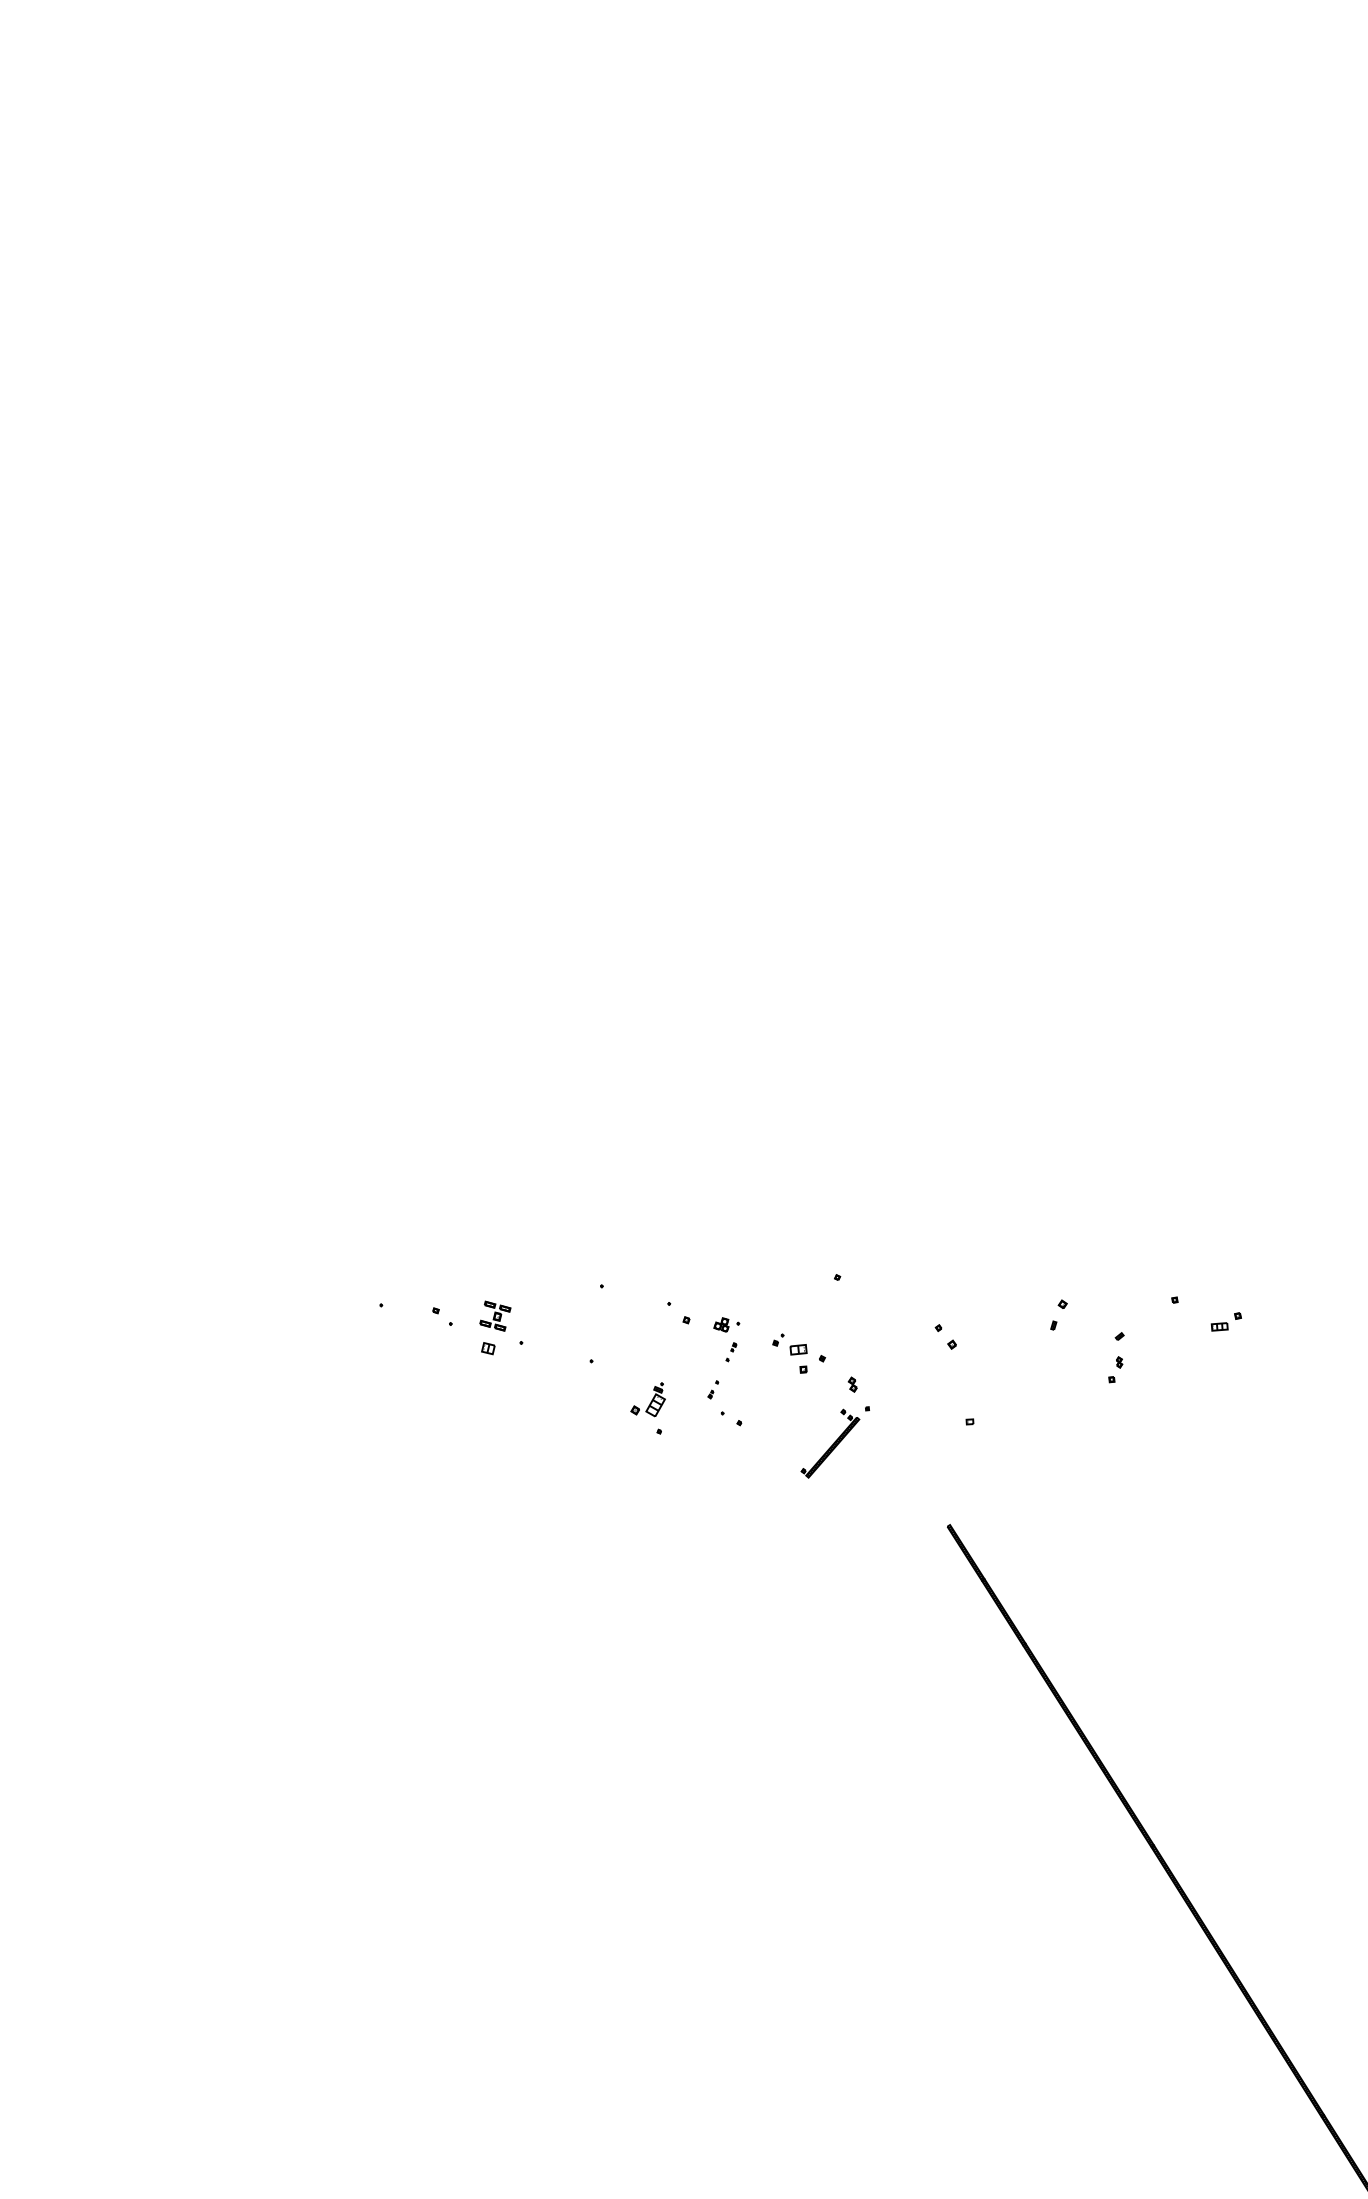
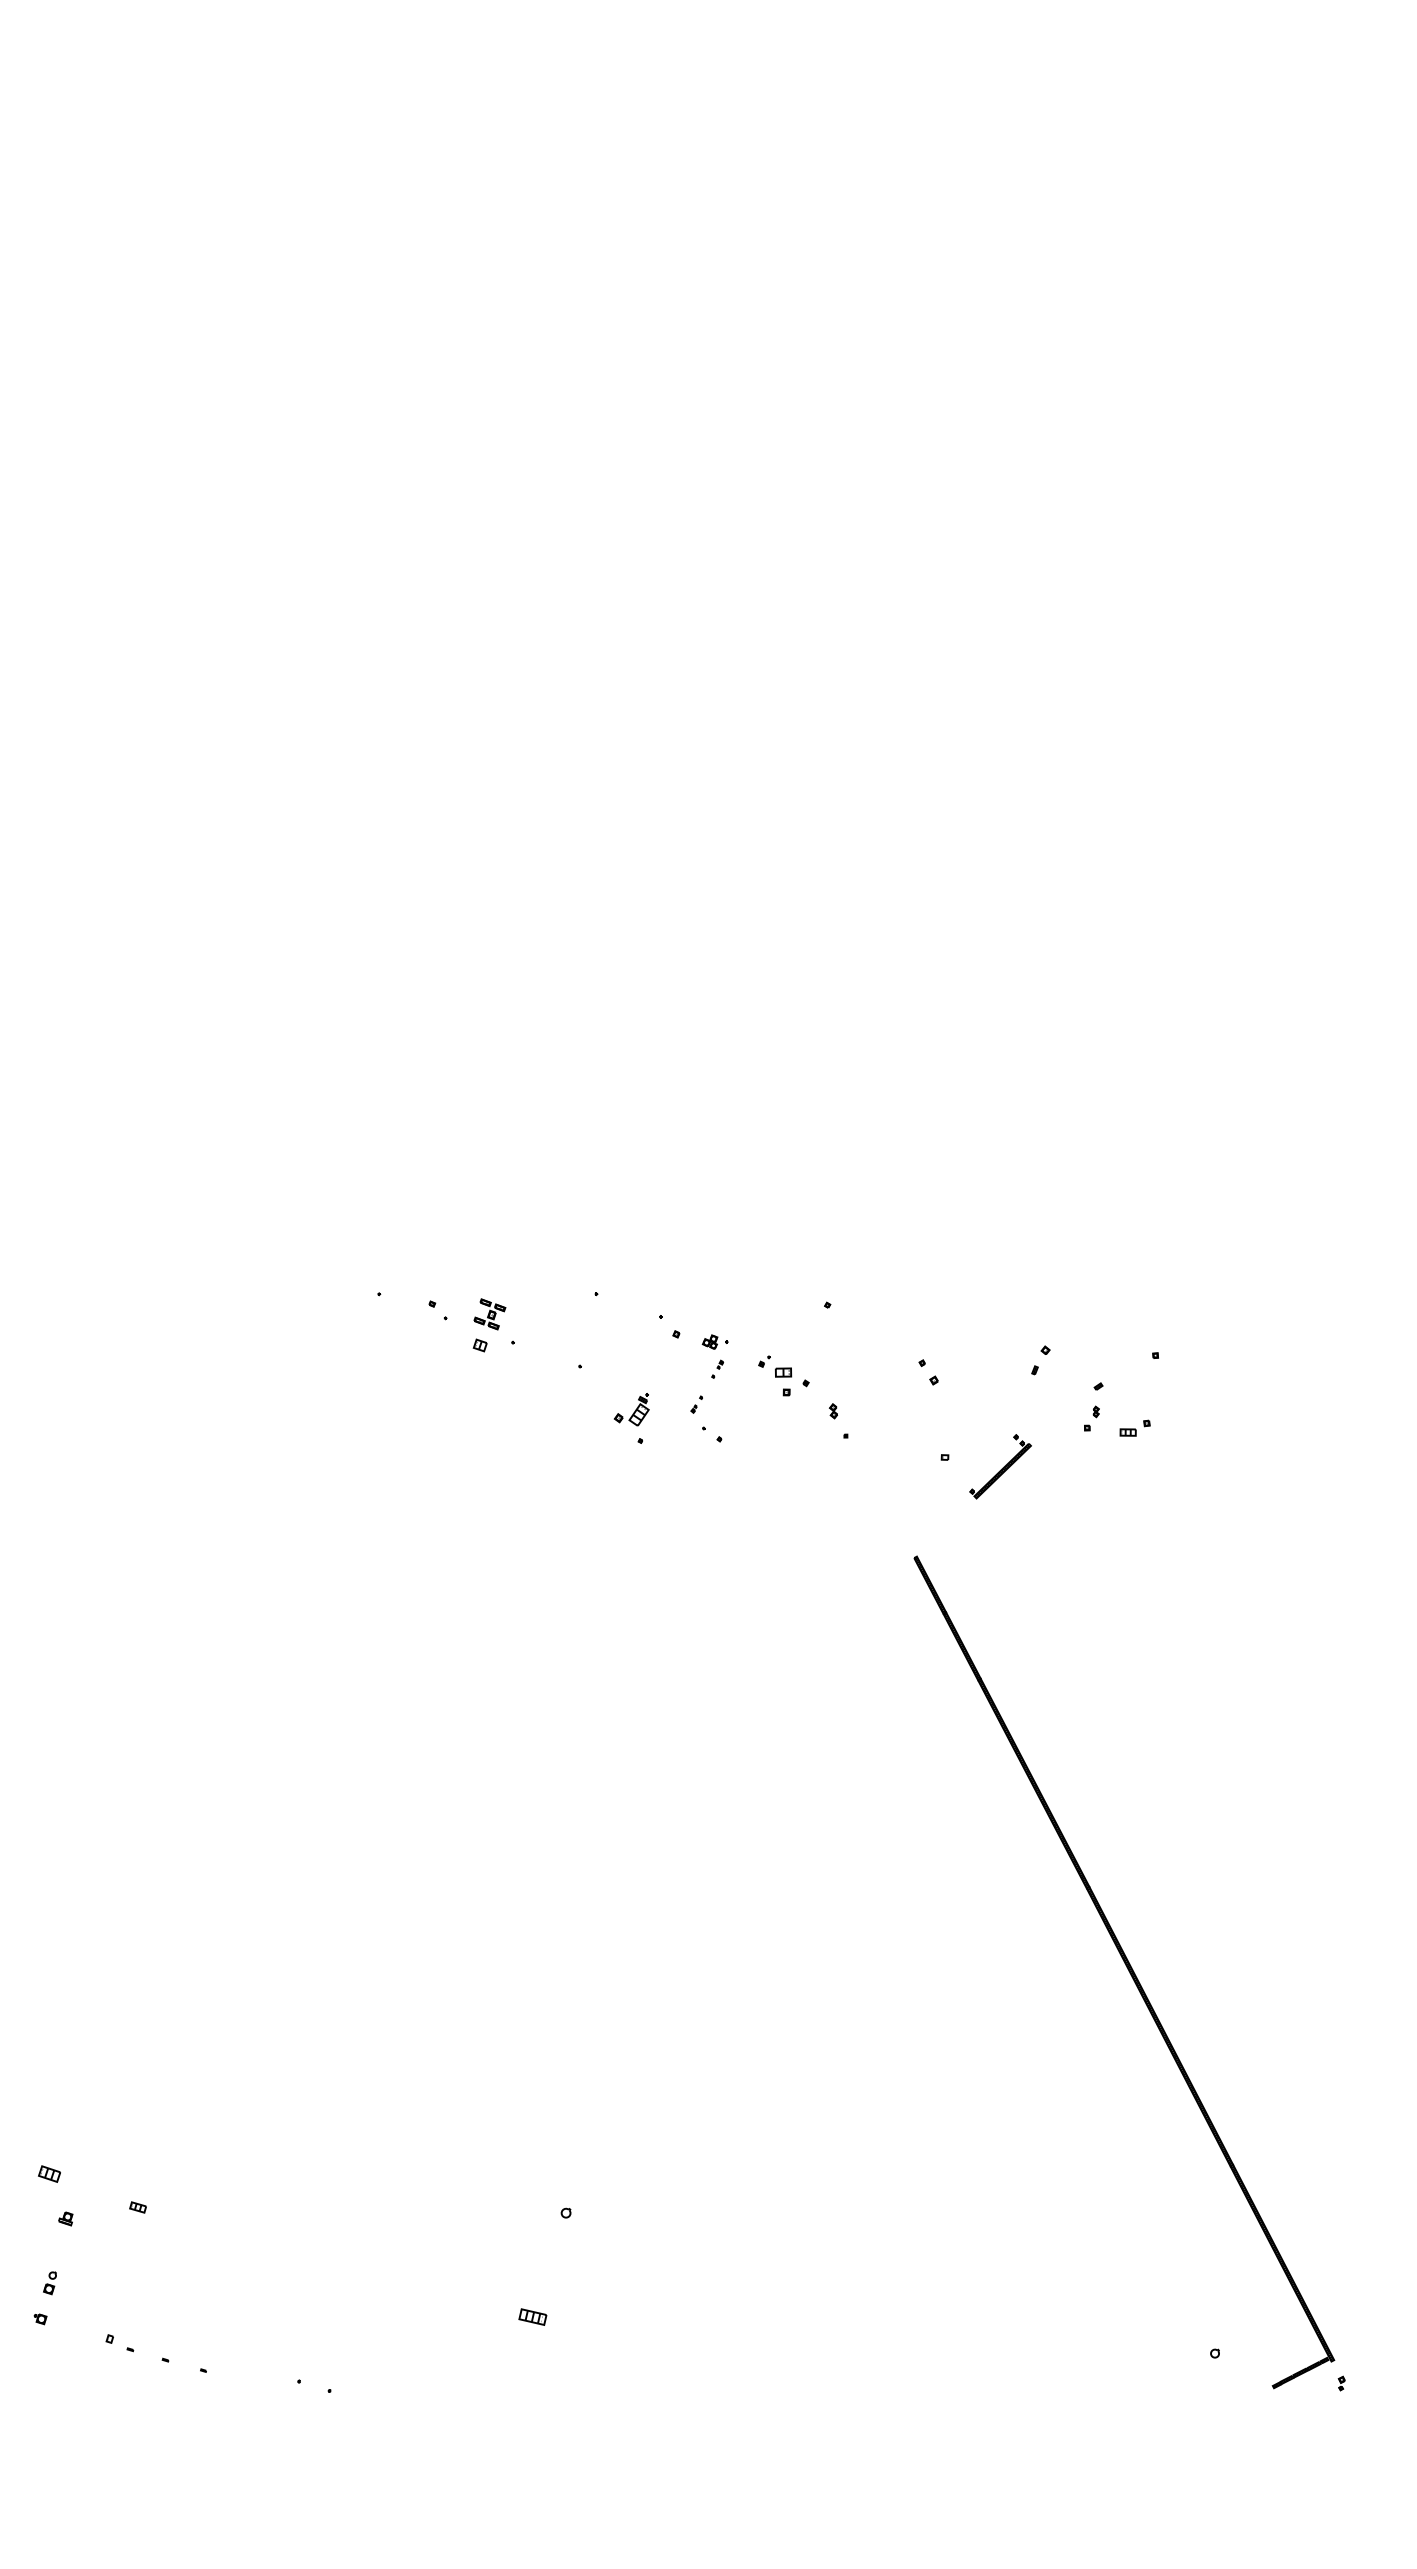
part: (1225, 1321) -> (1134, 1427), moved
part: (830, 1443) -> (1000, 1466), moved

